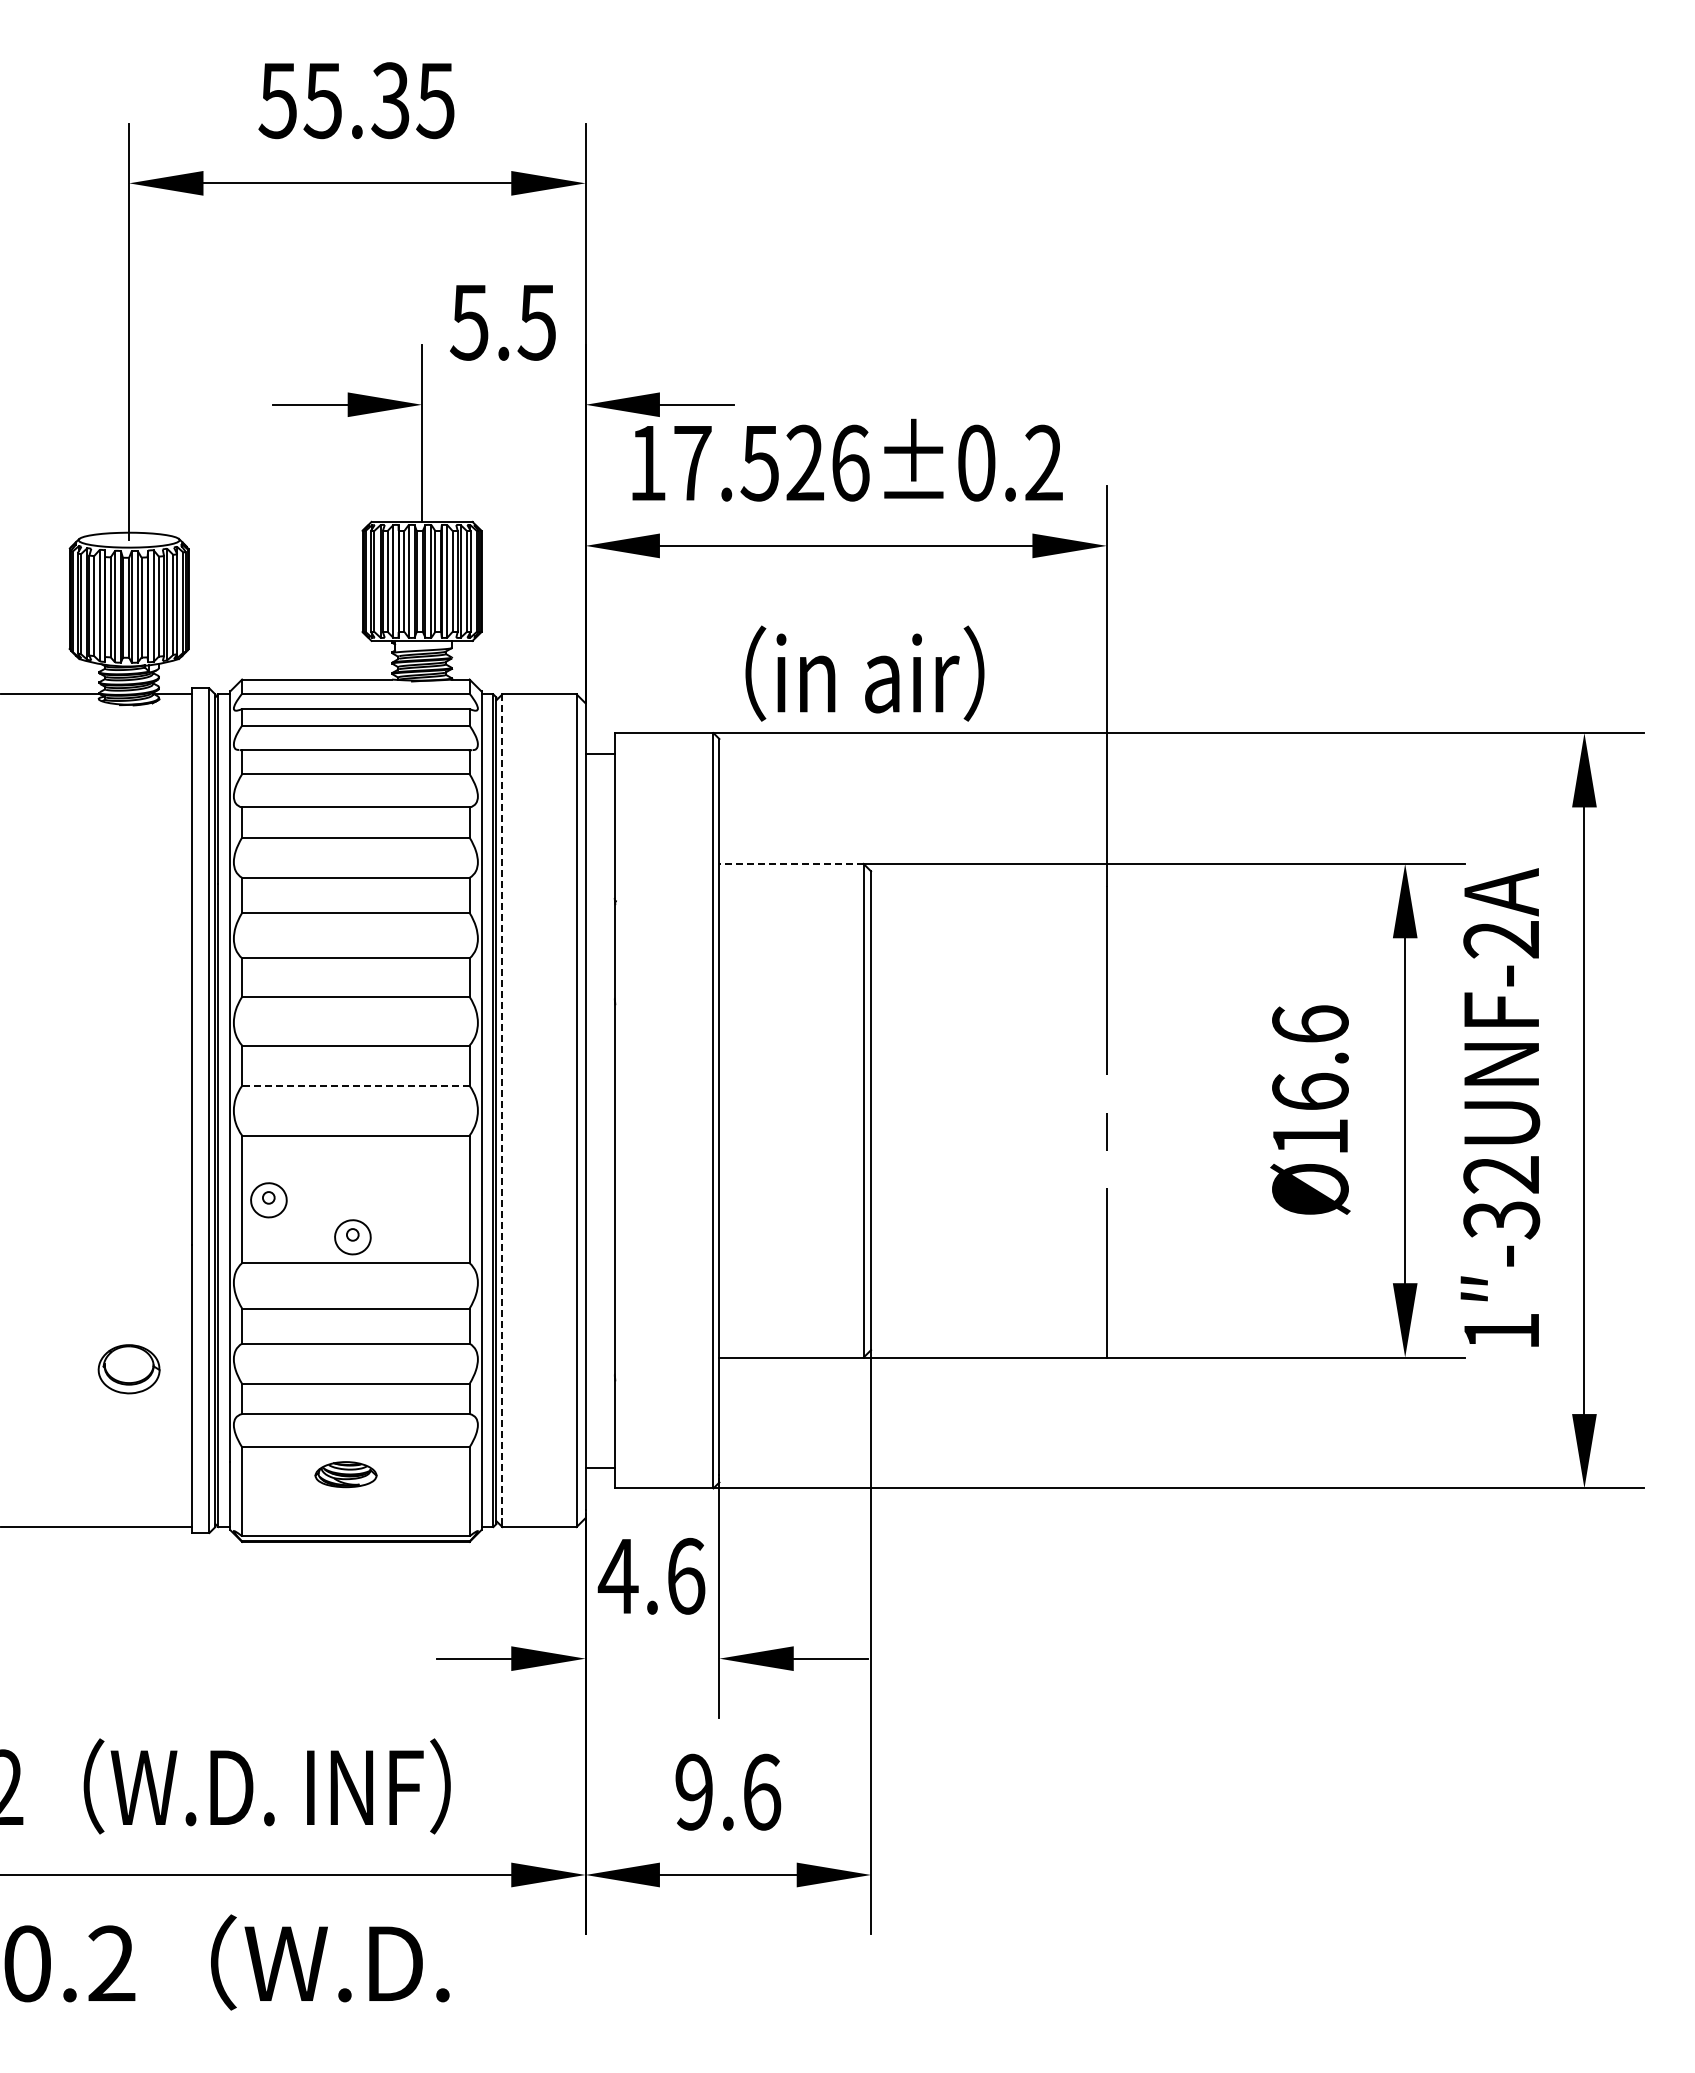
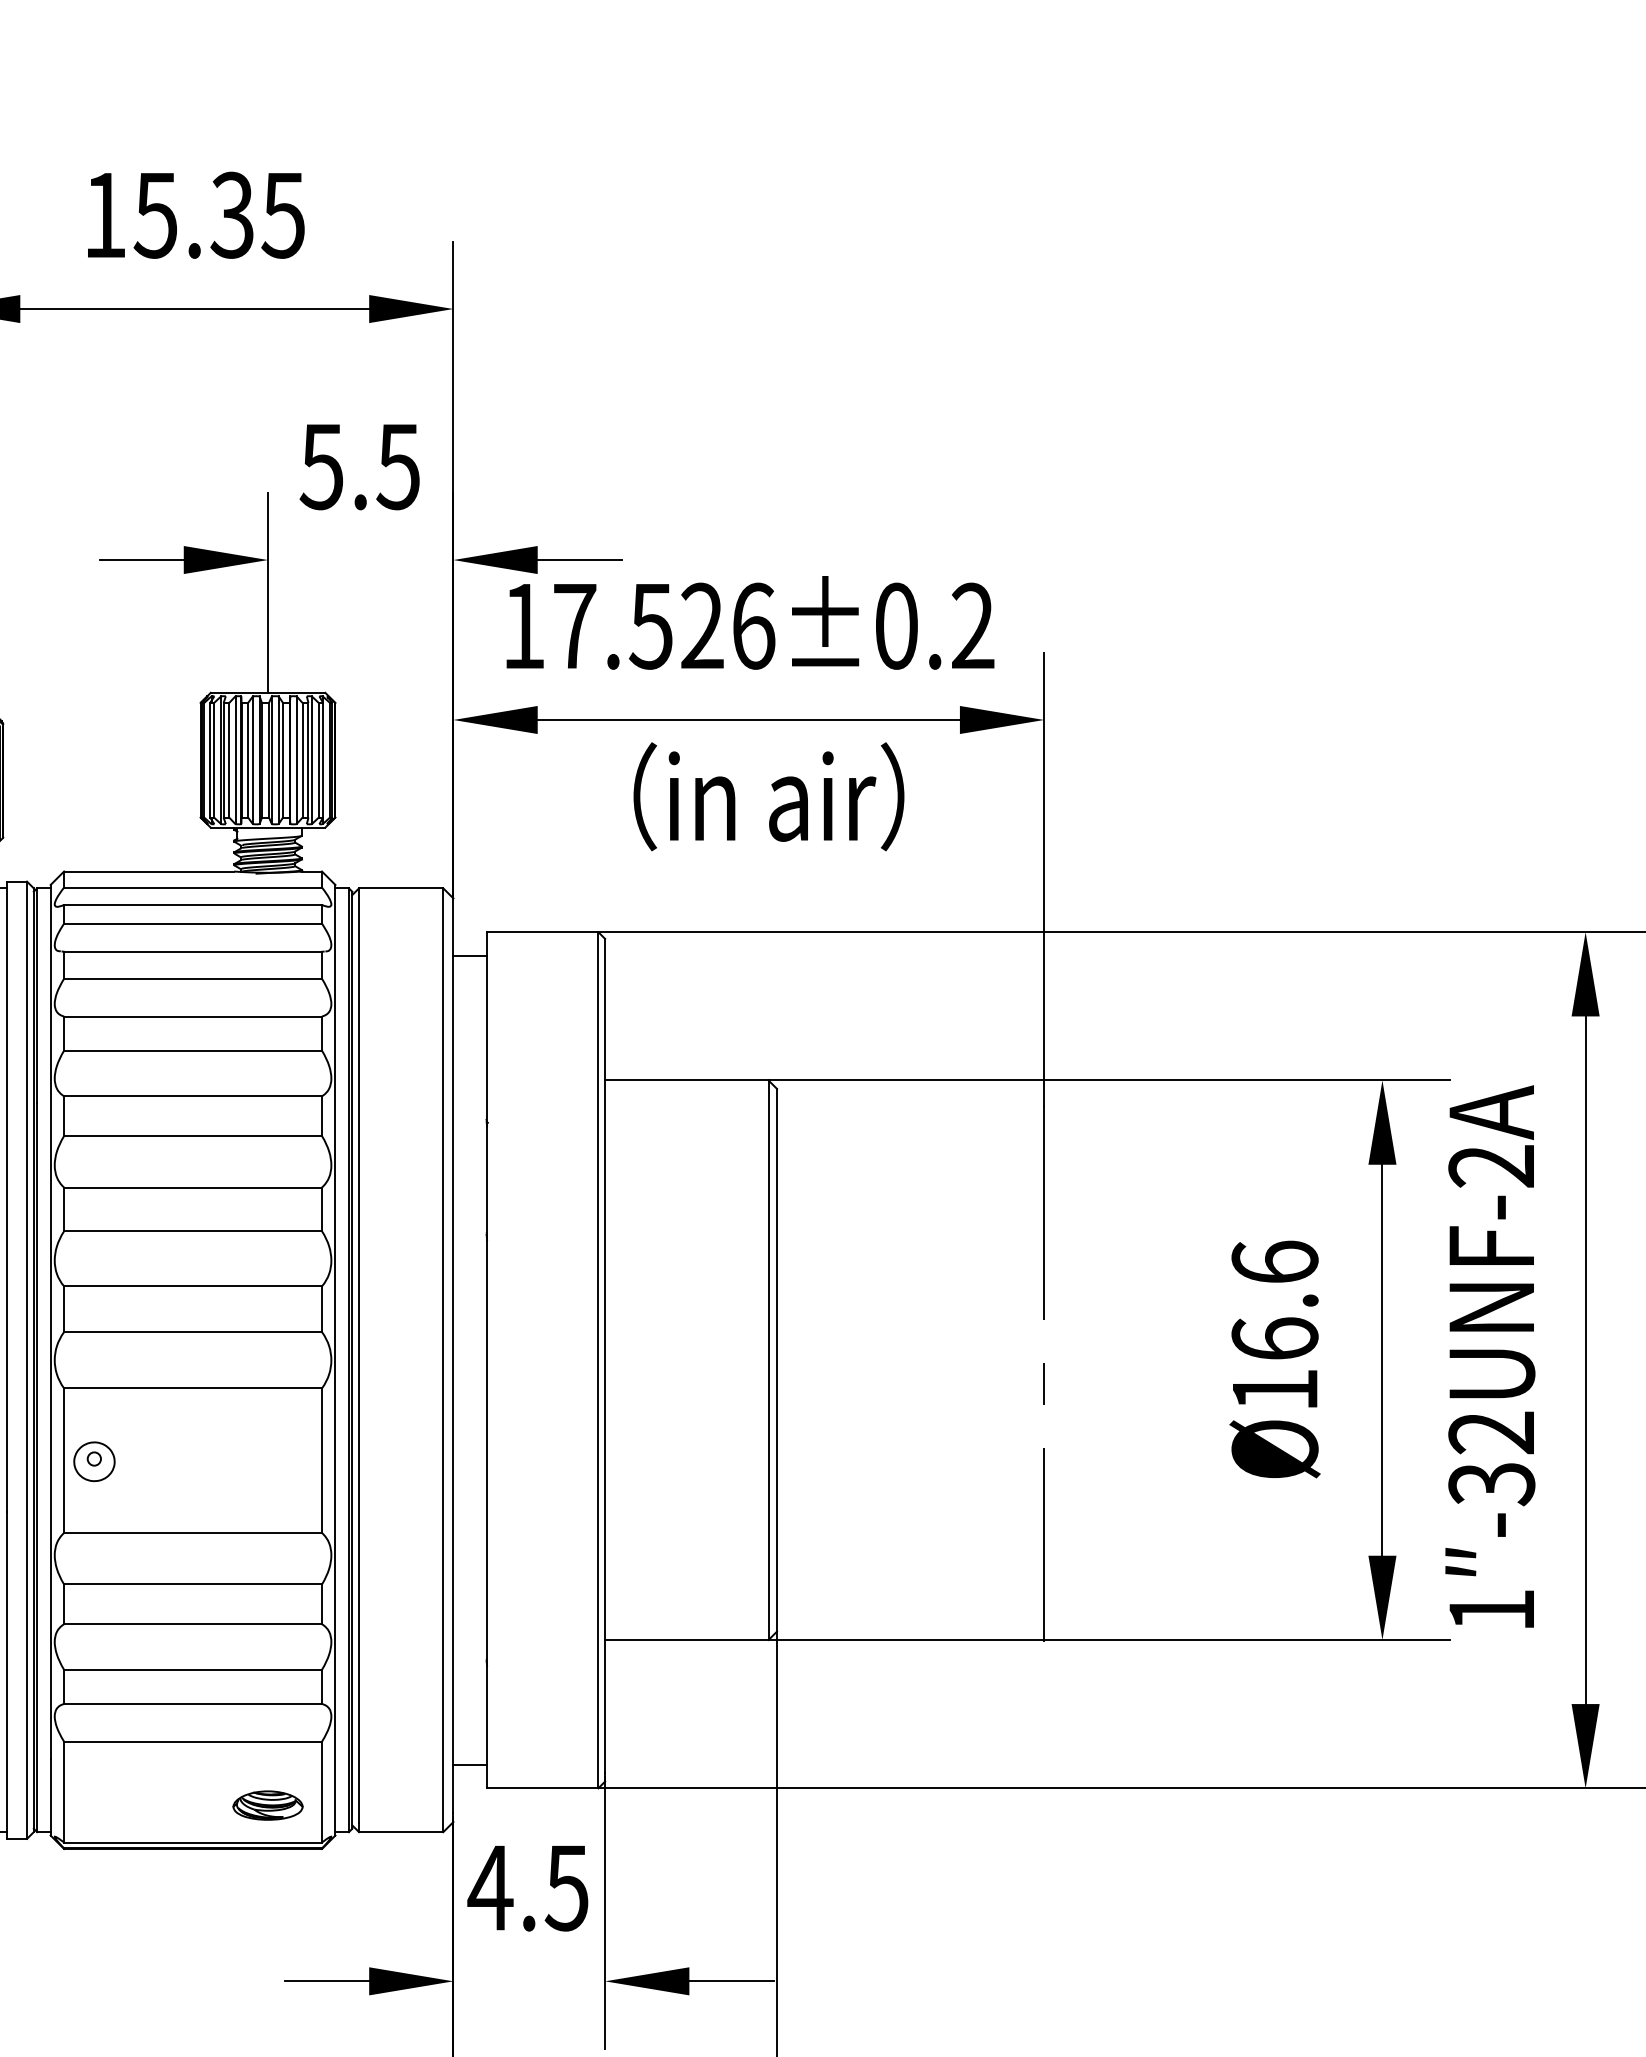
text: (277, 101) -> (104, 216), 55.35 -> 15.35
text: (864, 673) -> (768, 796), moved
line: (791, 863) -> (686, 1079), dashed -> solid
line: (355, 1085) -> (192, 1331), dashed -> solid
line: (502, 1107) -> (359, 1356), dashed -> solid
part: (352, 1237) -> (189, 1503), removed
part: (345, 1474) -> (267, 1805), moved
text: (685, 1575) -> (566, 1887), 4.6 -> 4.5

